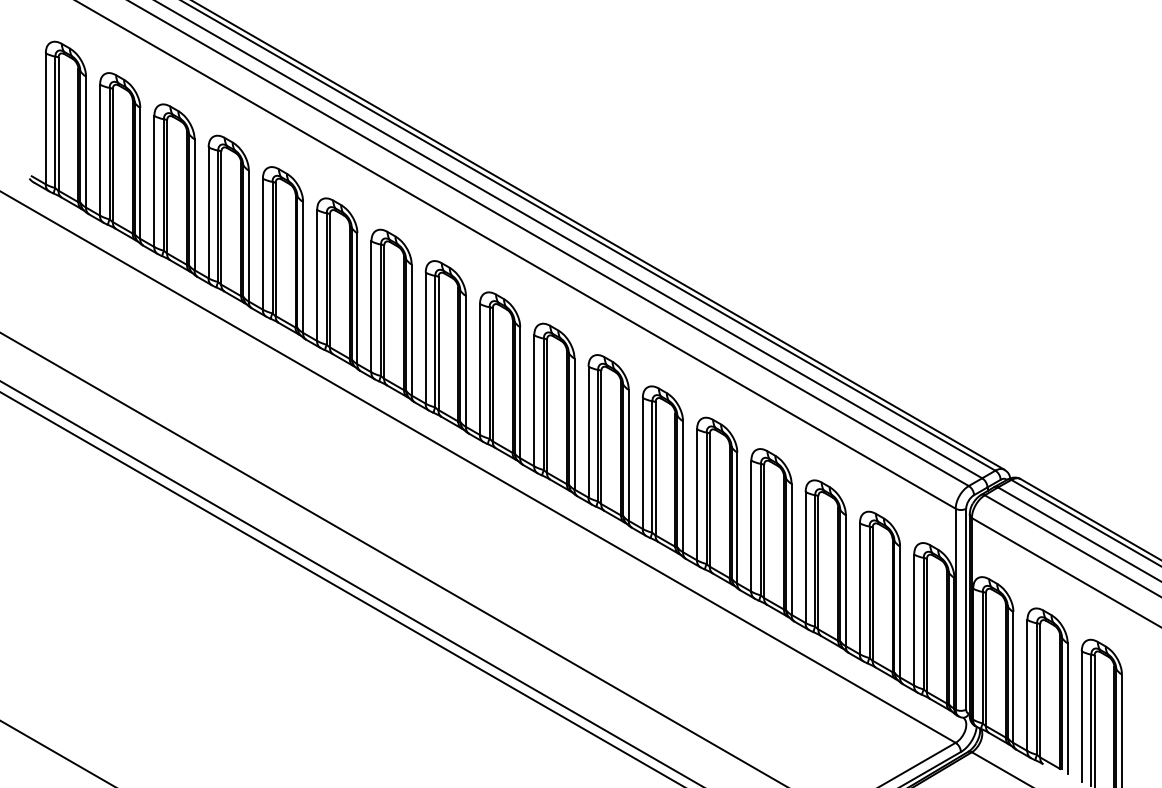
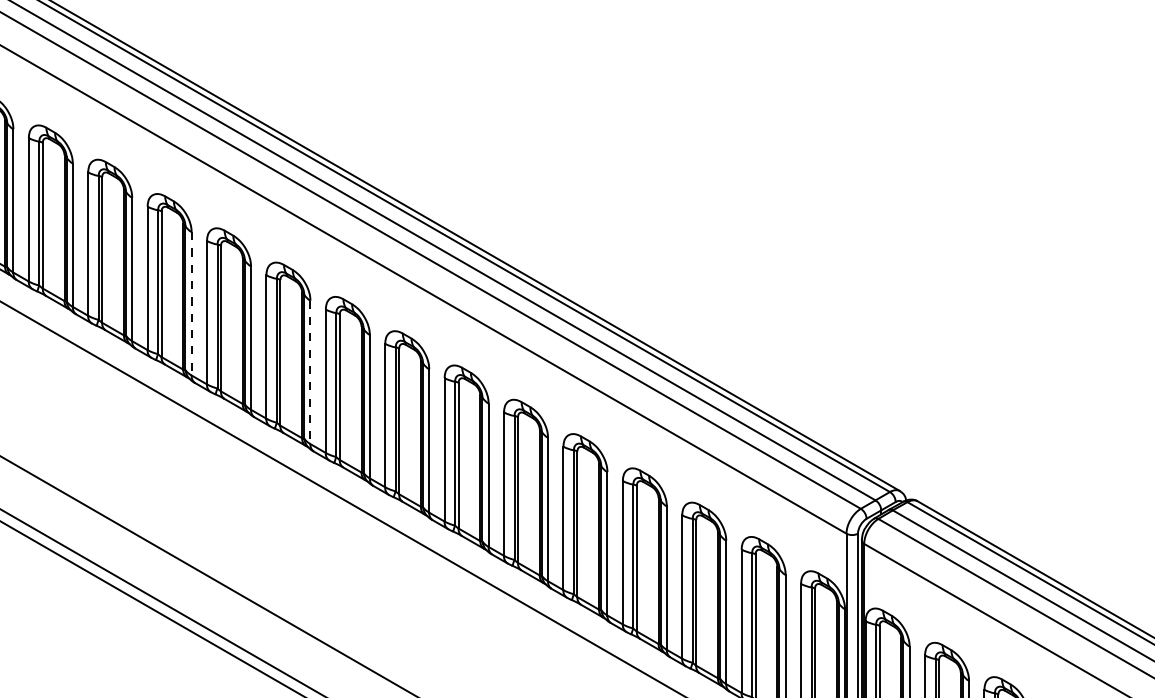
line: (357, 298) -> (191, 303), solid -> dashed
line: (465, 361) -> (309, 372), solid -> dashed

